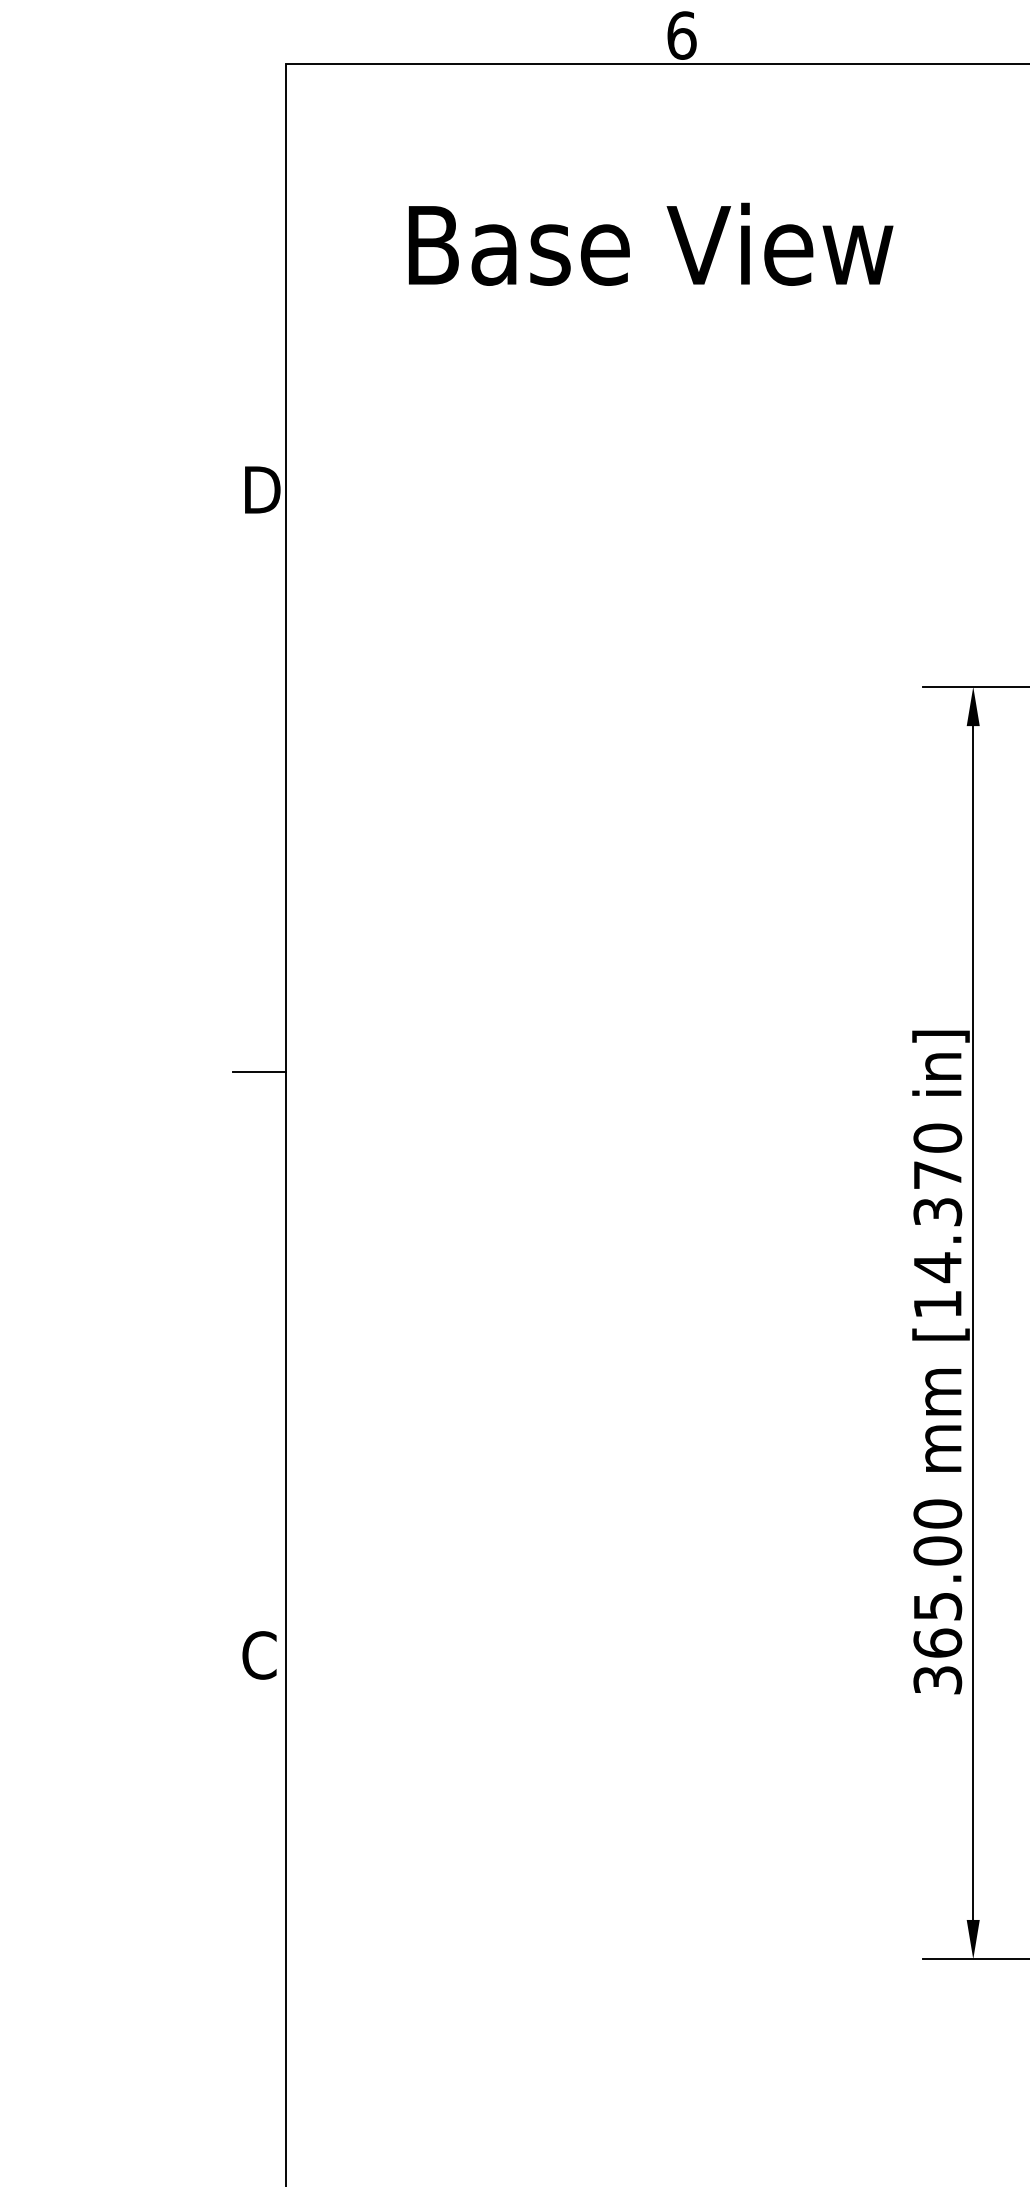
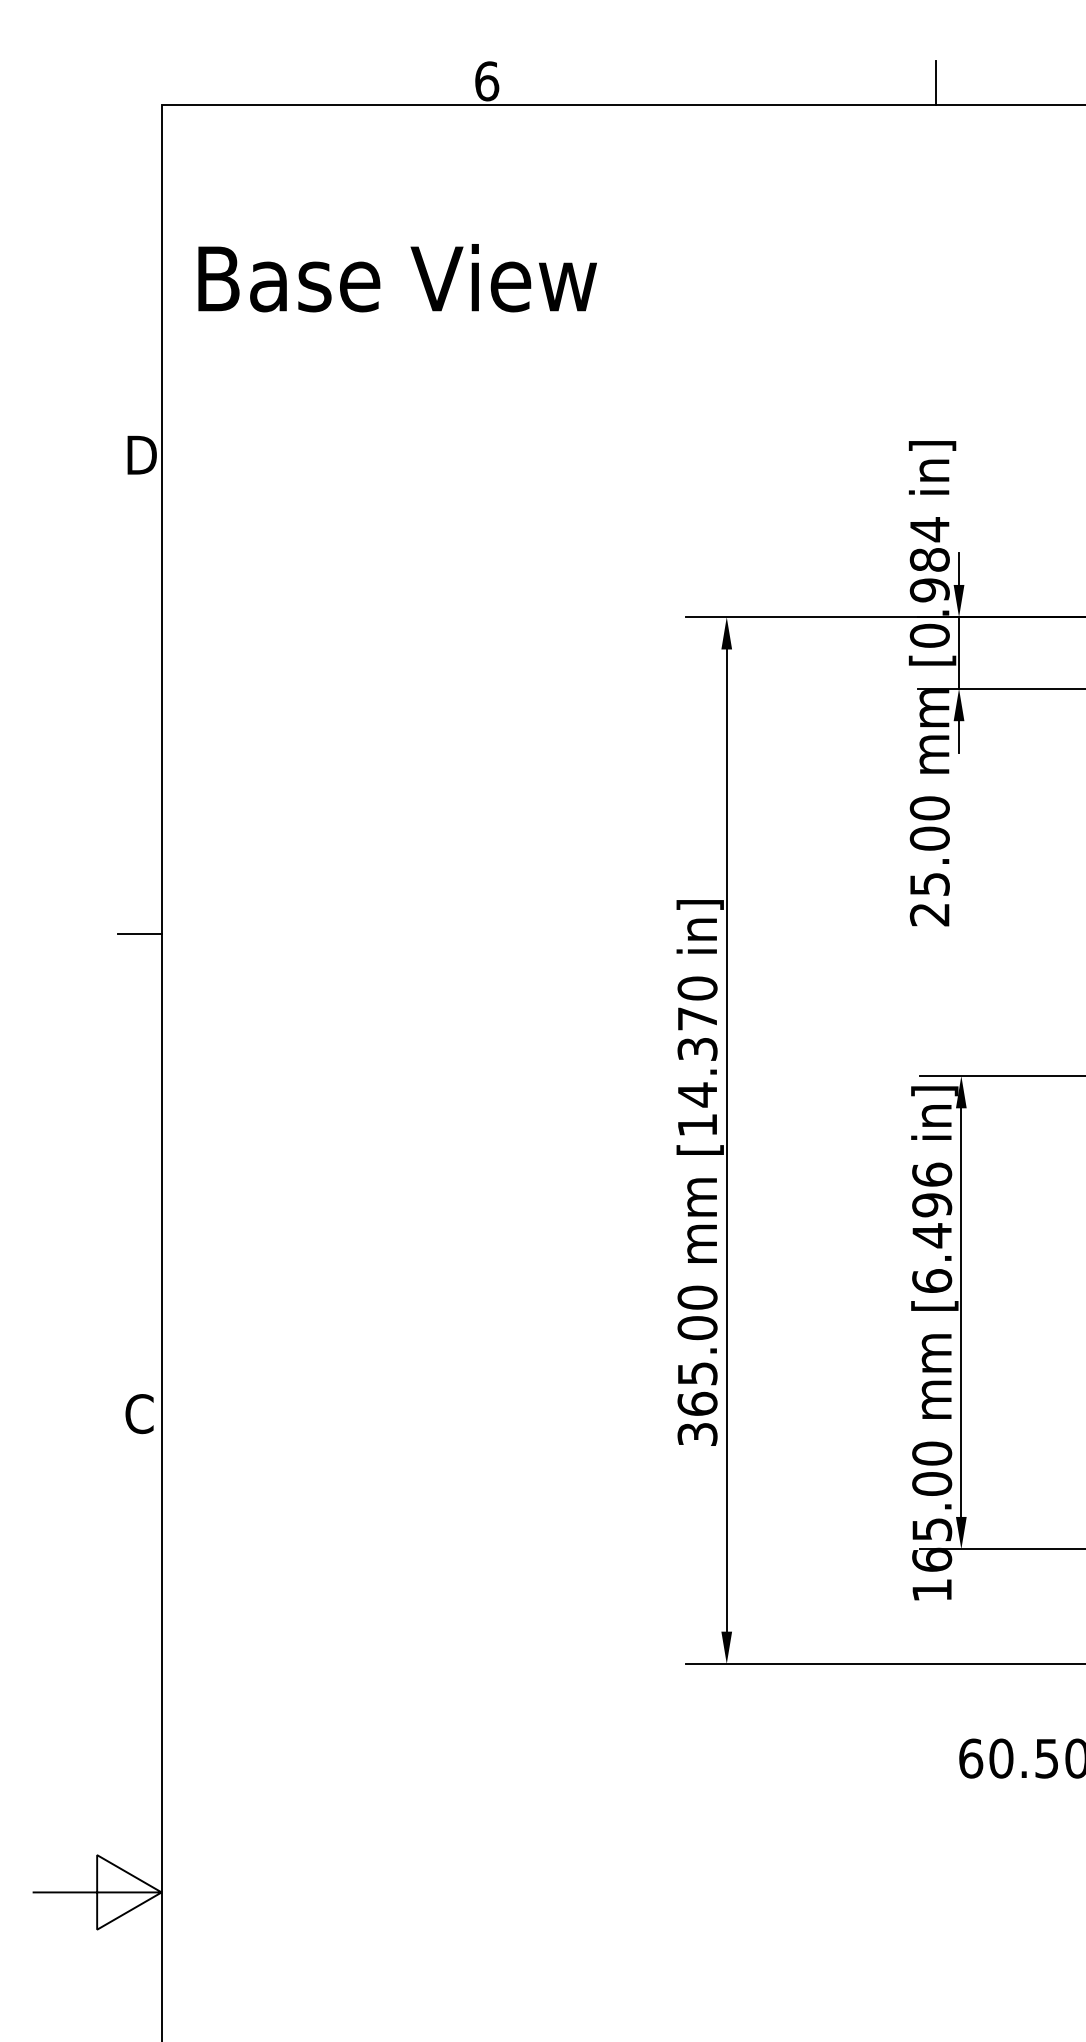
text: (650, 244) -> (397, 278), moved

